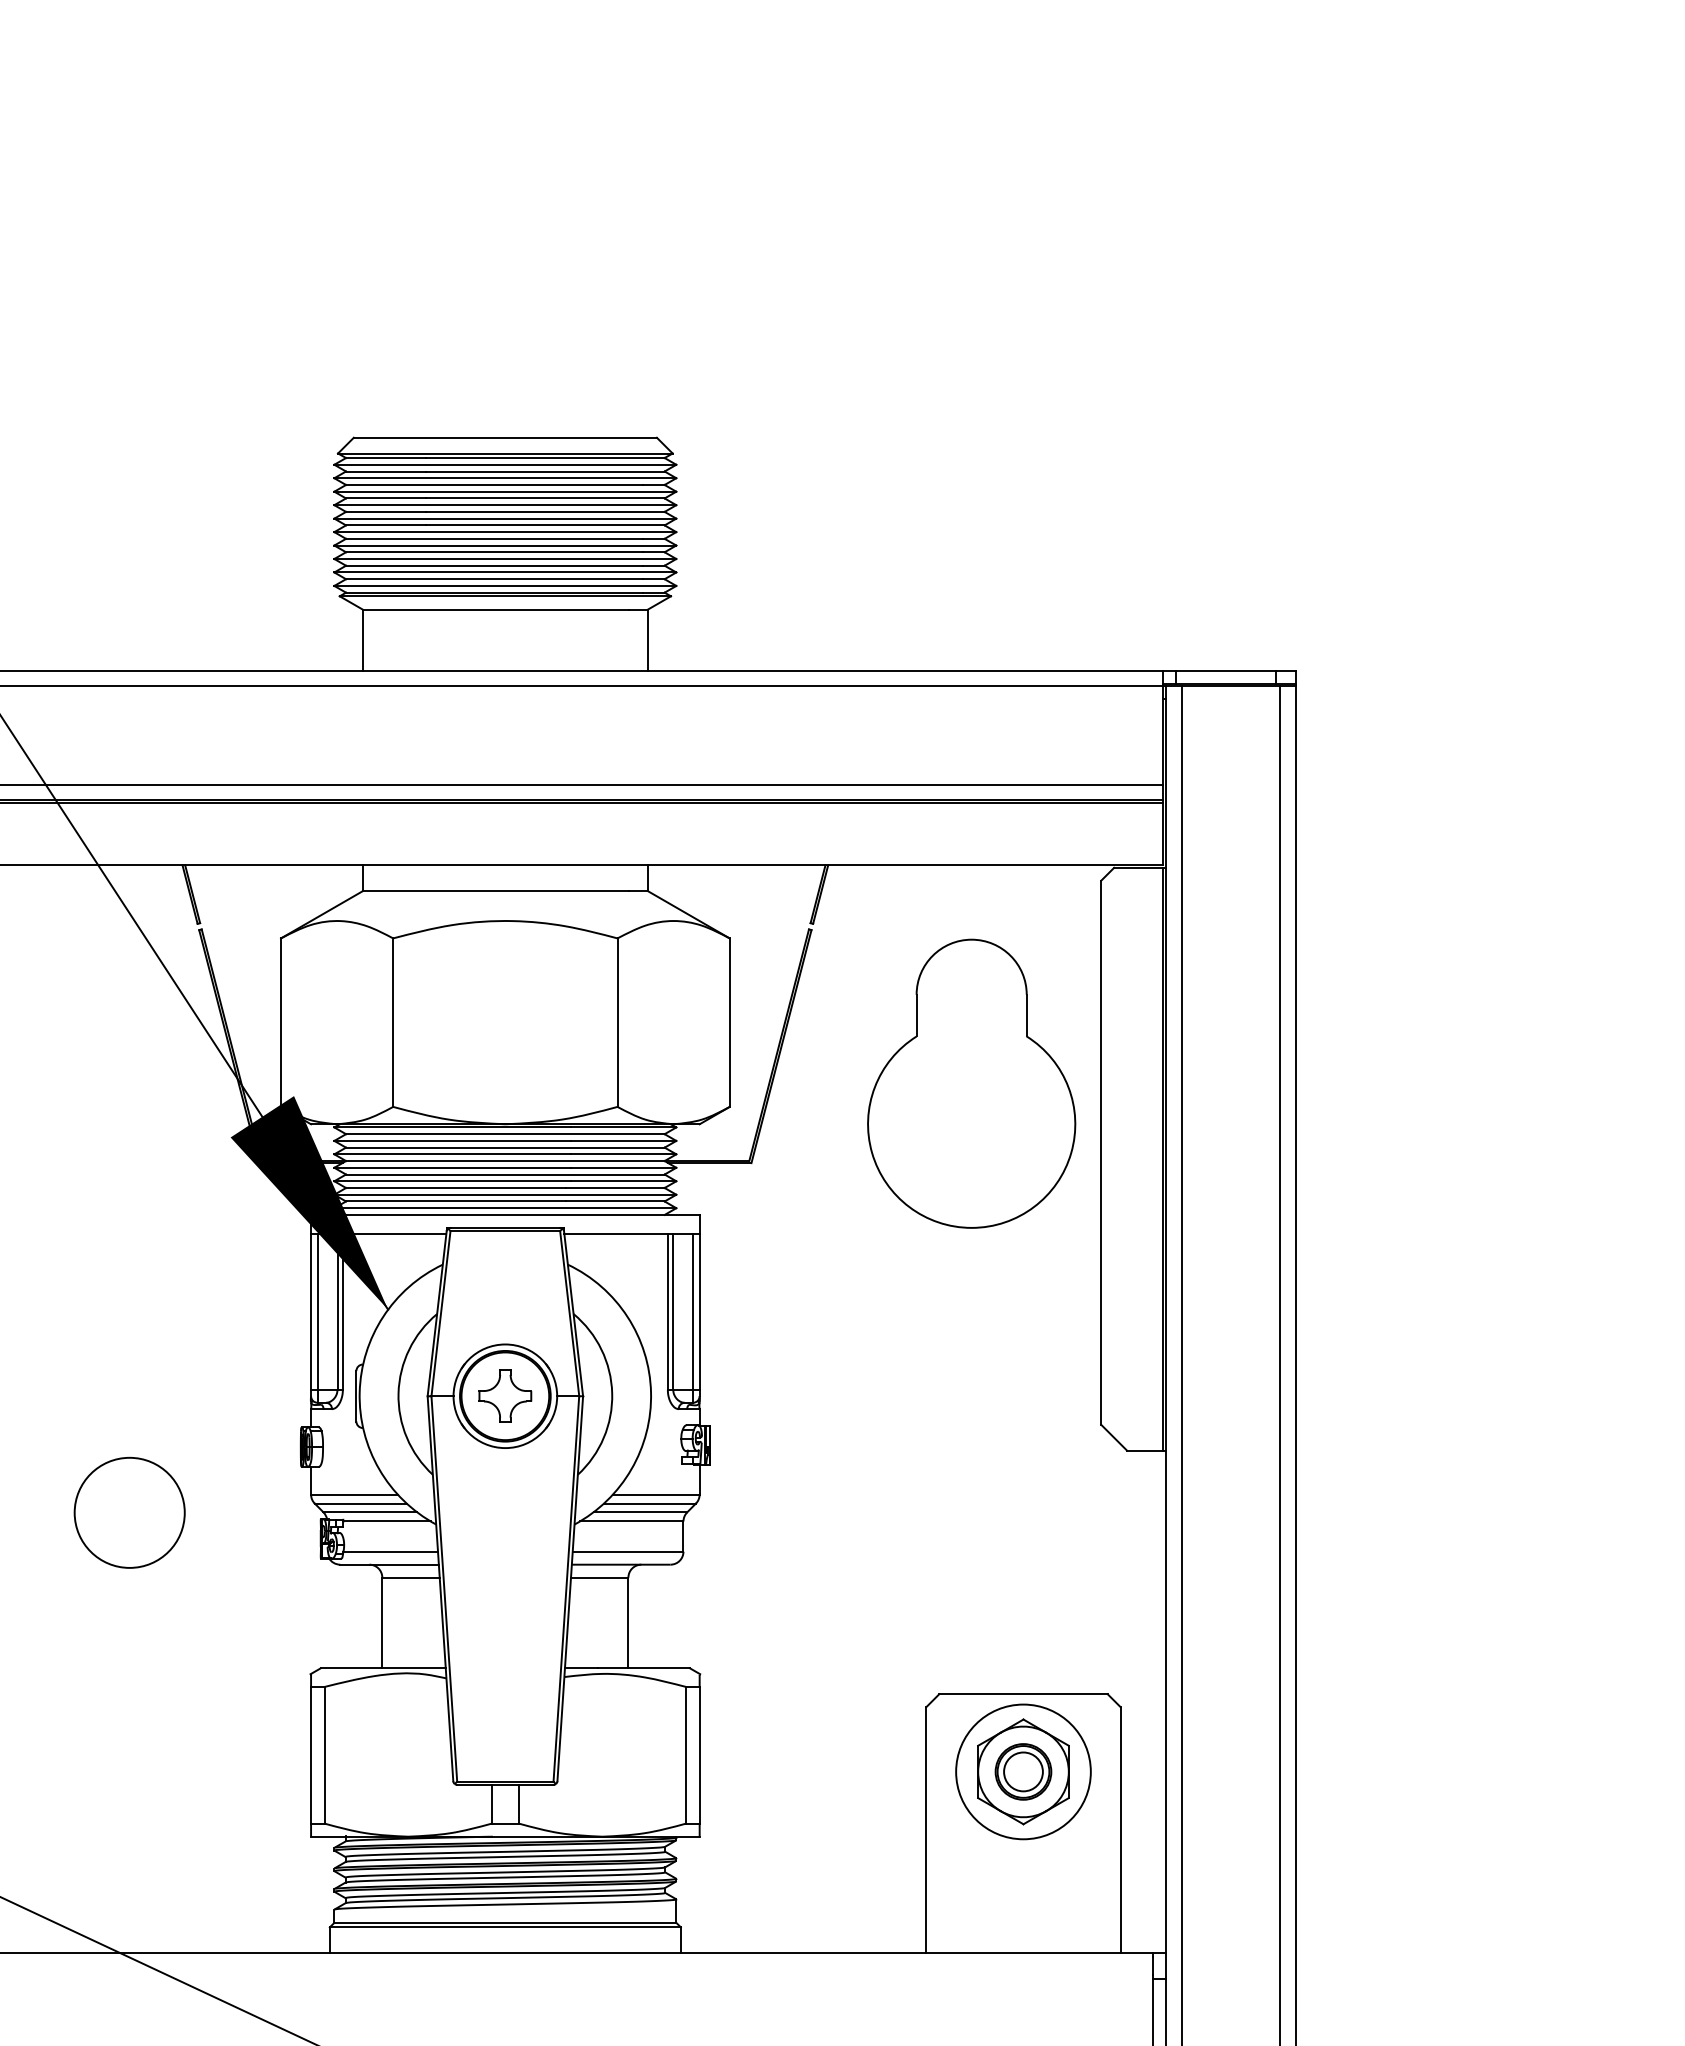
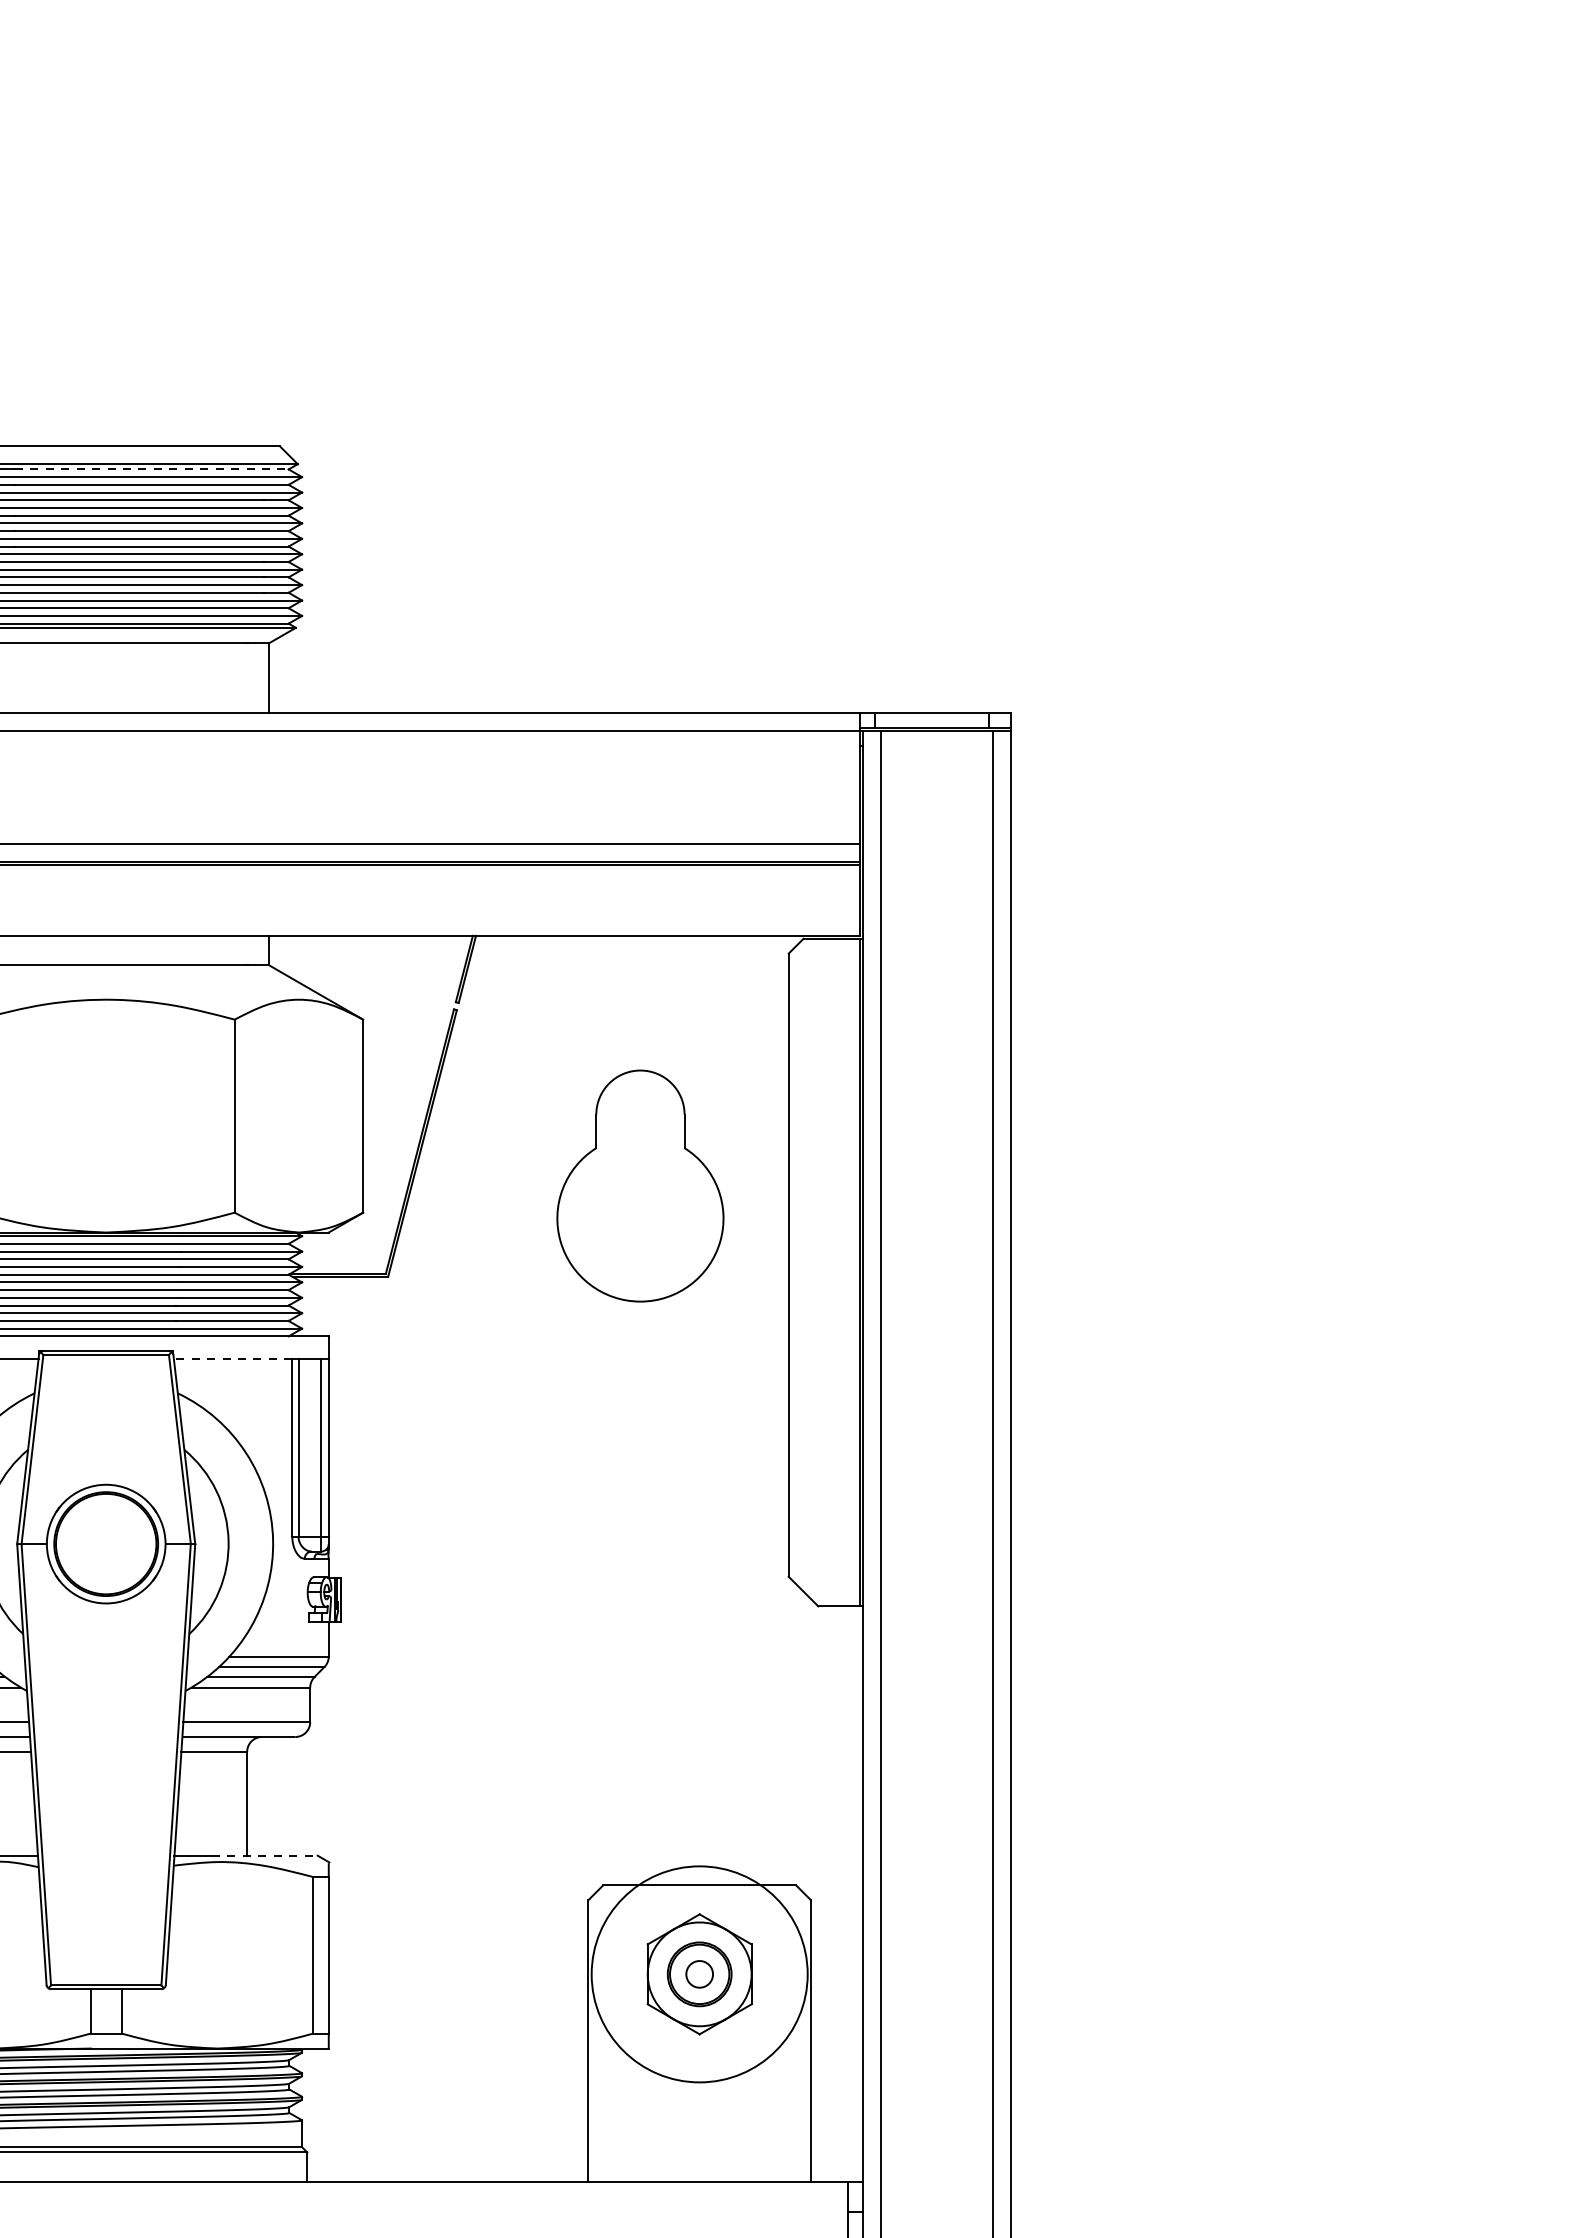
line: (545, 458) -> (152, 469), solid -> dashed
part: (971, 1083) -> (640, 1185), size x0.7
line: (616, 1234) -> (233, 1358), solid -> dashed
part: (505, 1395) -> (106, 1543), removed
line: (644, 1668) -> (265, 1855), solid -> dashed
circle: (1023, 1771) -> (699, 1973), size x0.6
circle: (1023, 1771) -> (699, 1973), size x1.4

